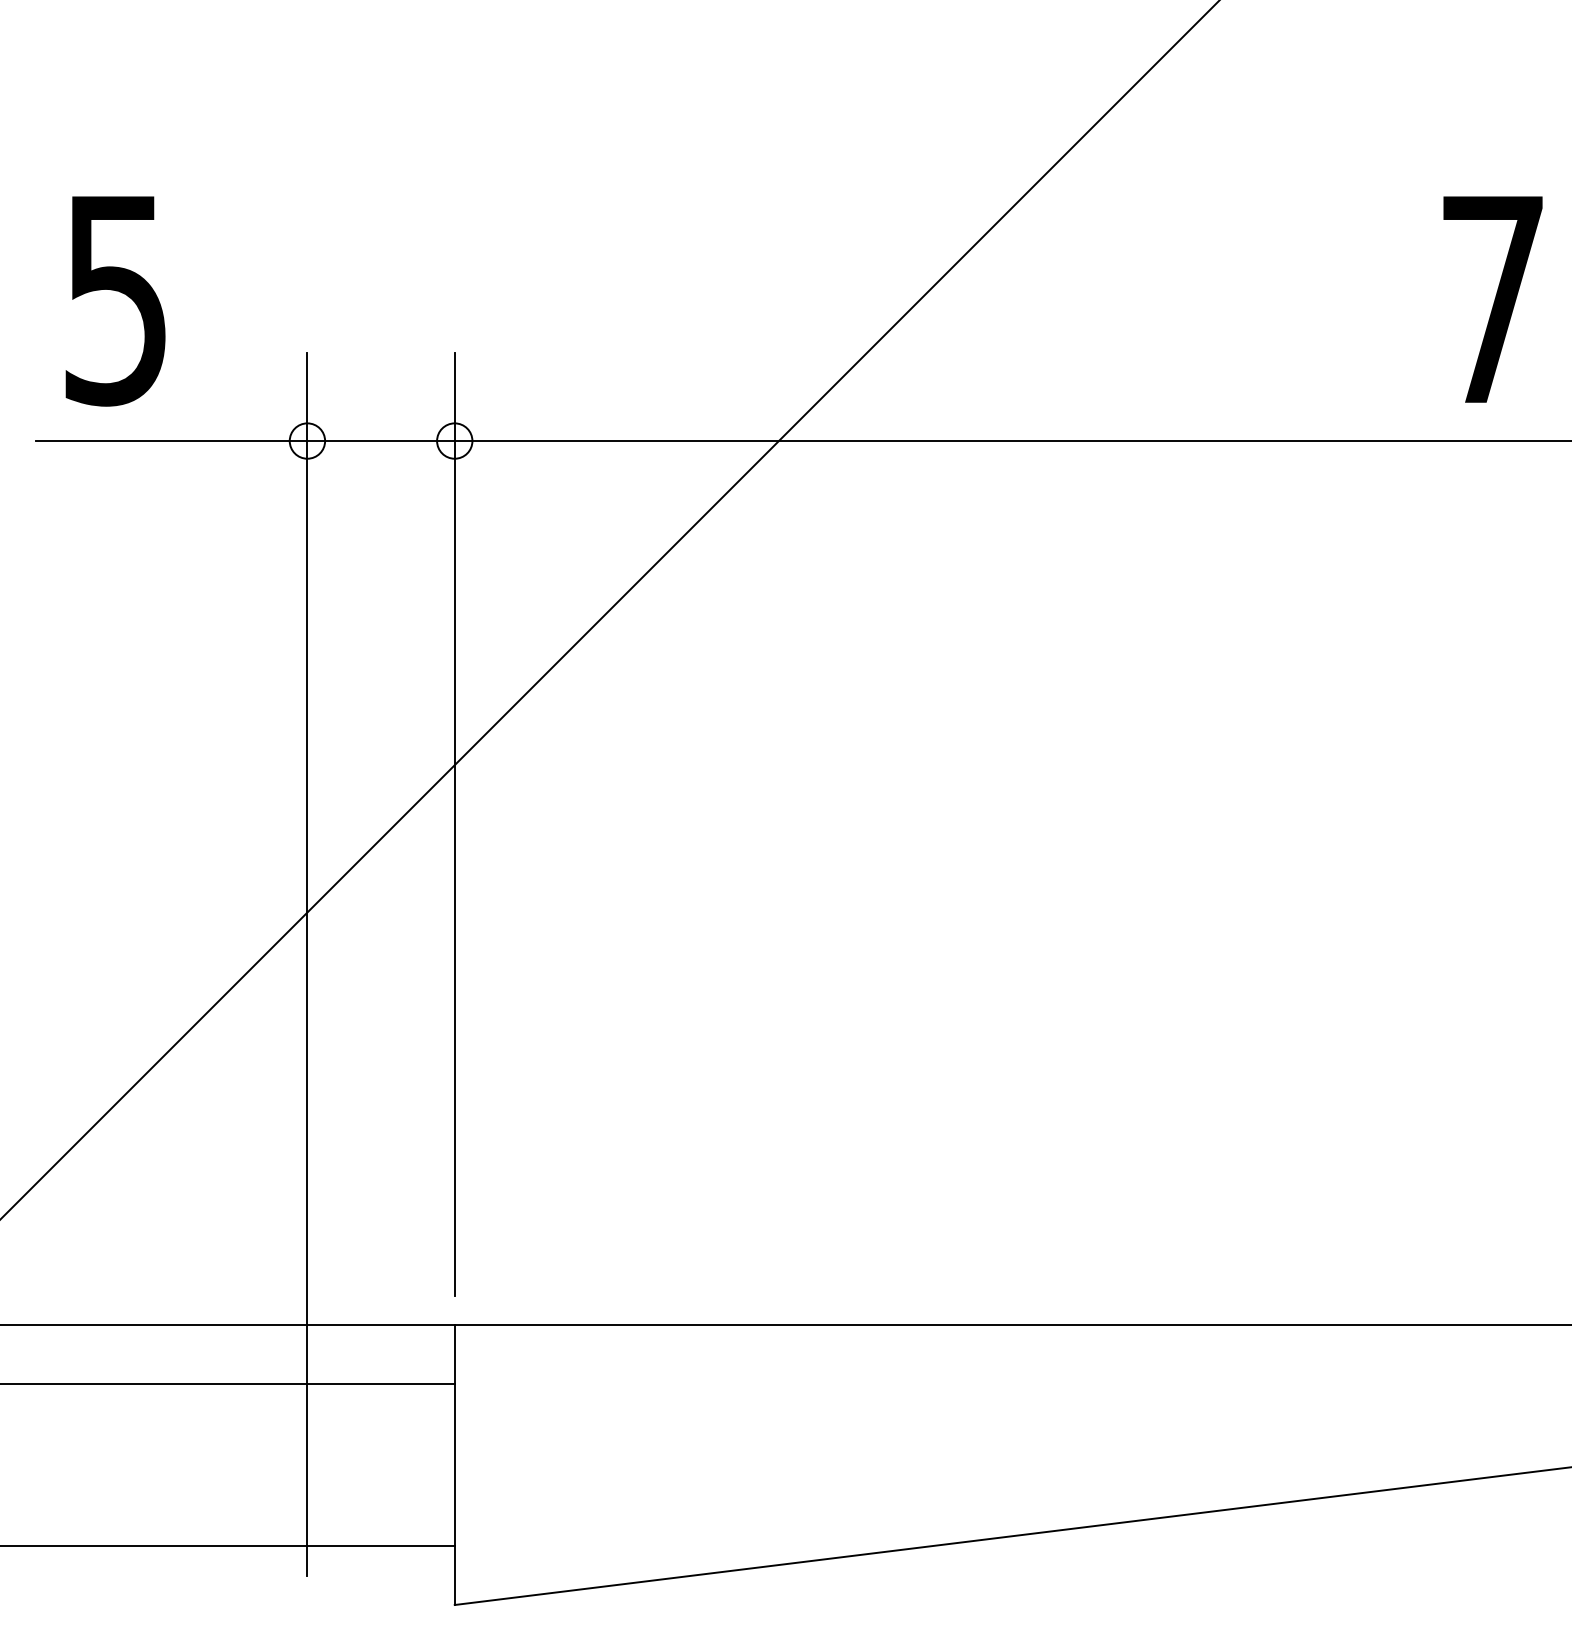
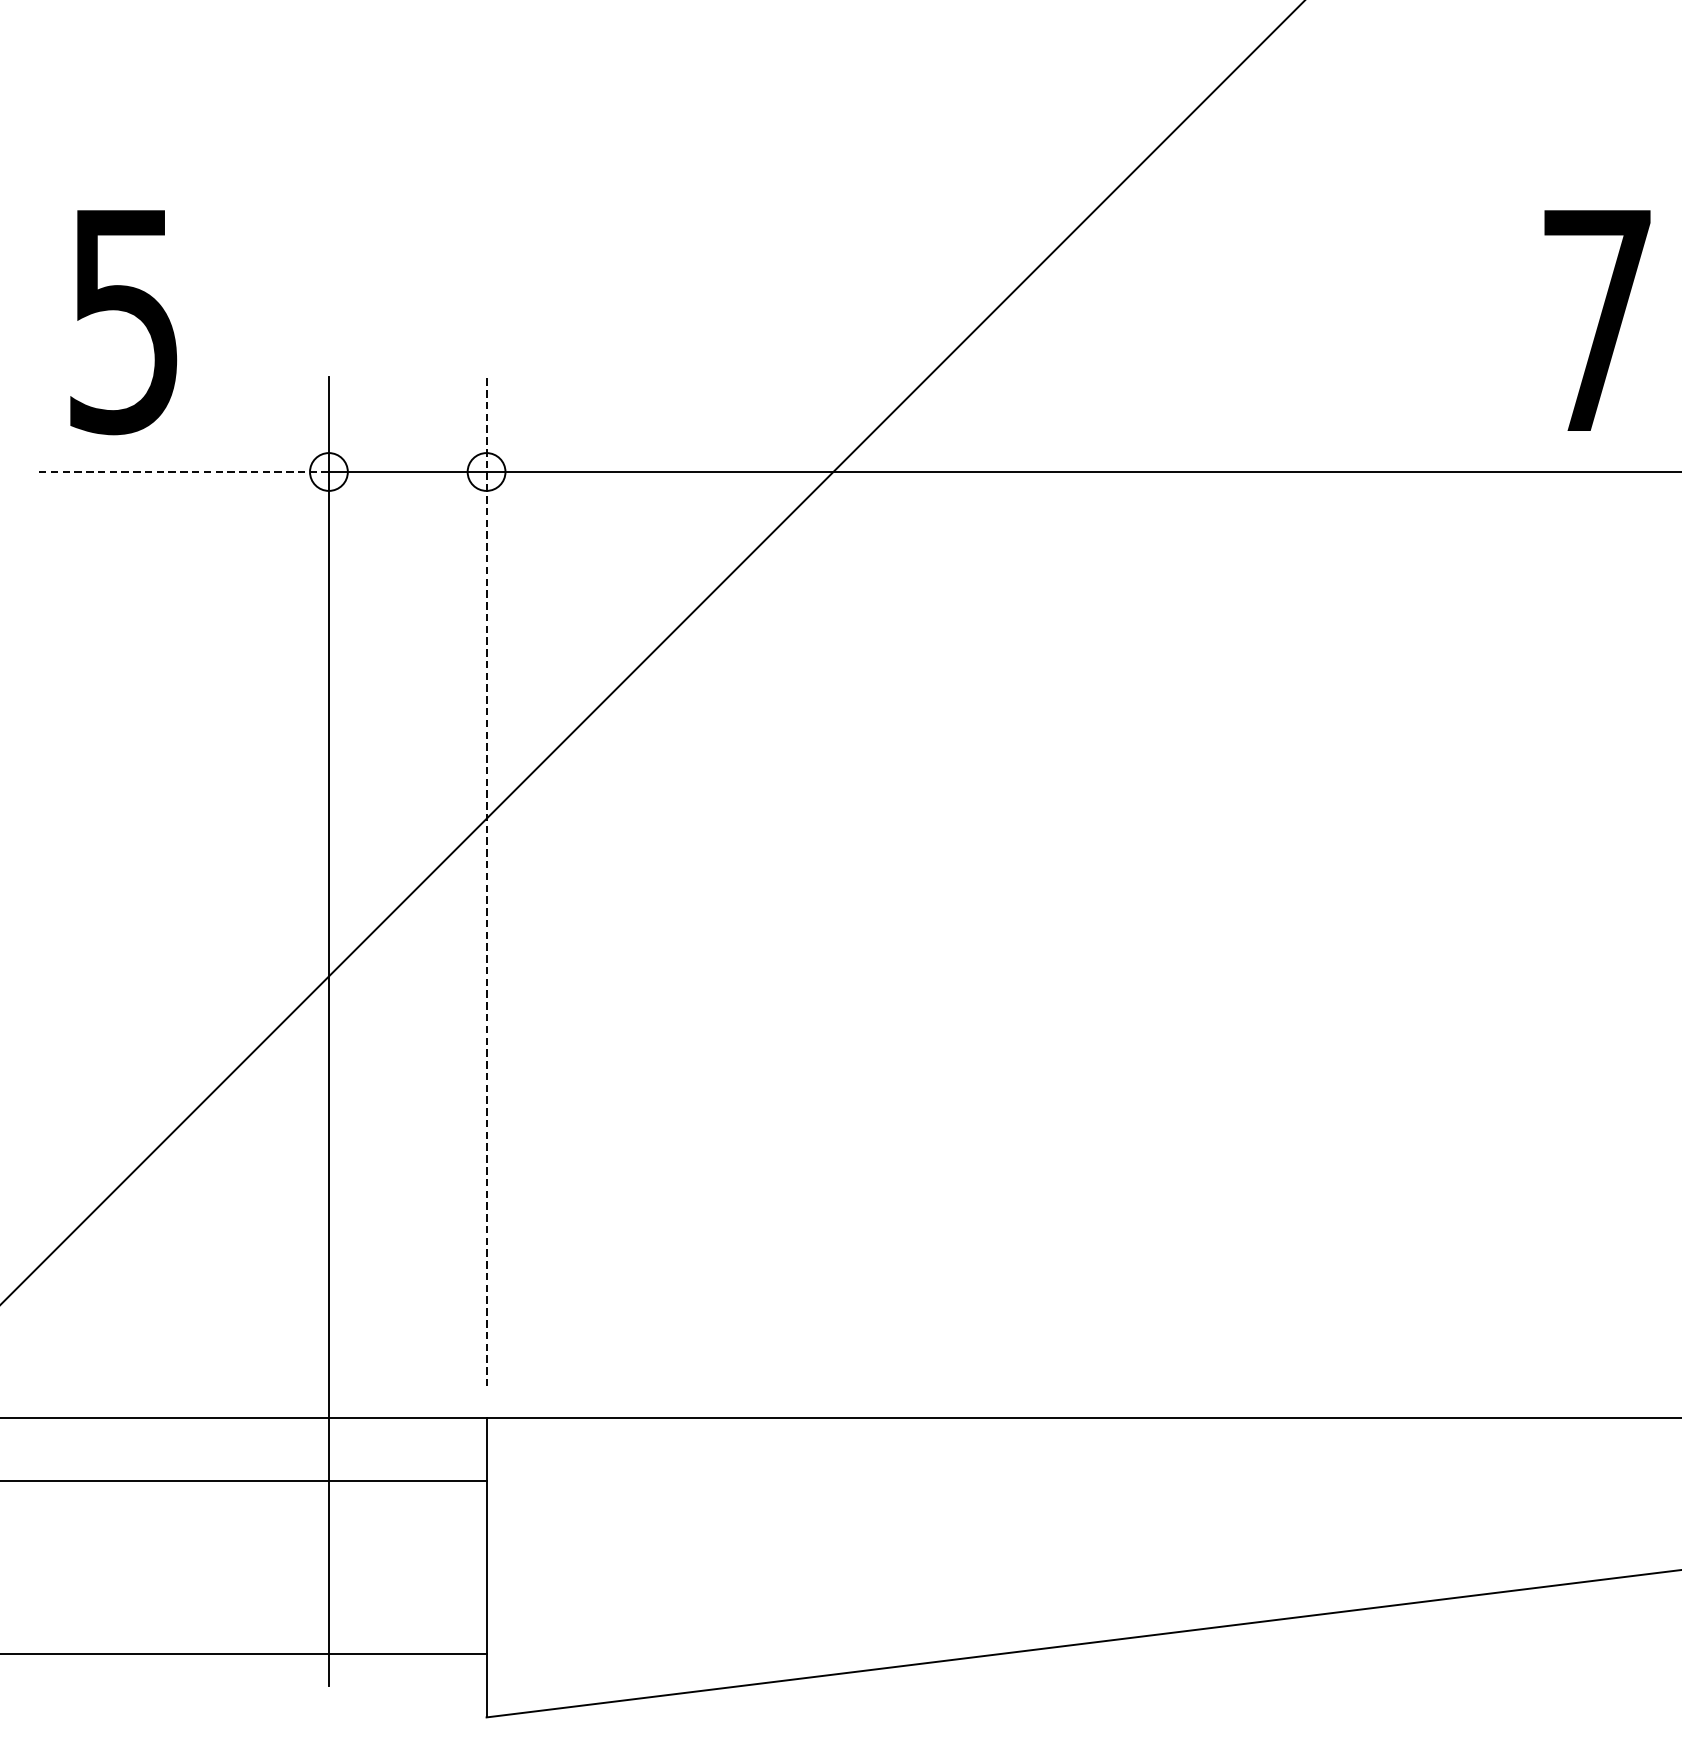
line: (171, 441) -> (183, 472), solid -> dashed
line: (454, 823) -> (486, 881), solid -> dashed

